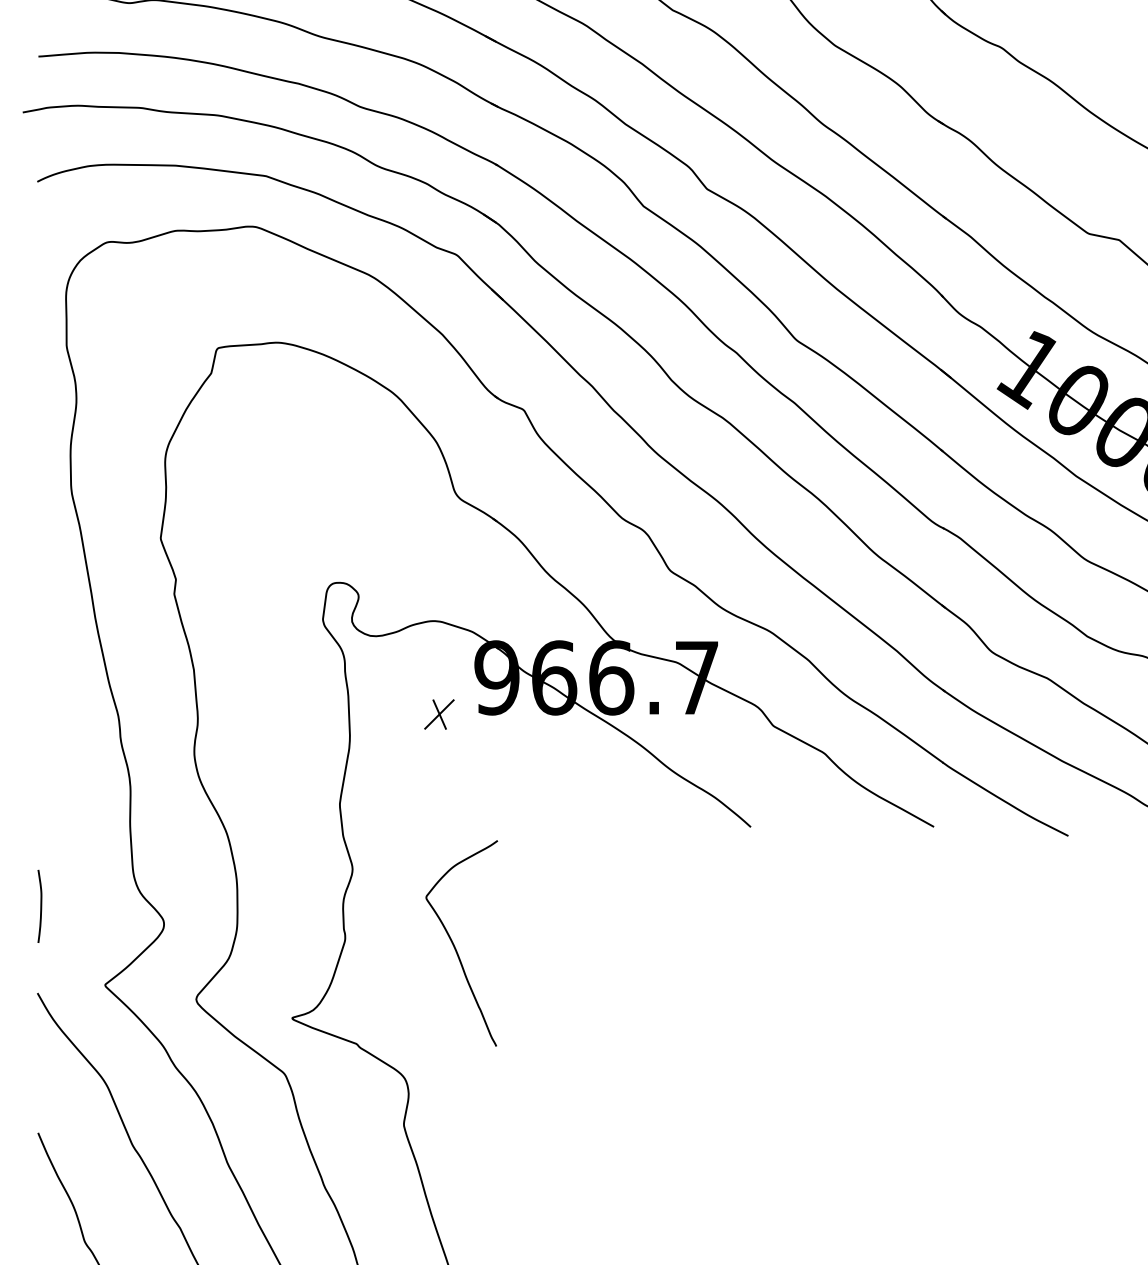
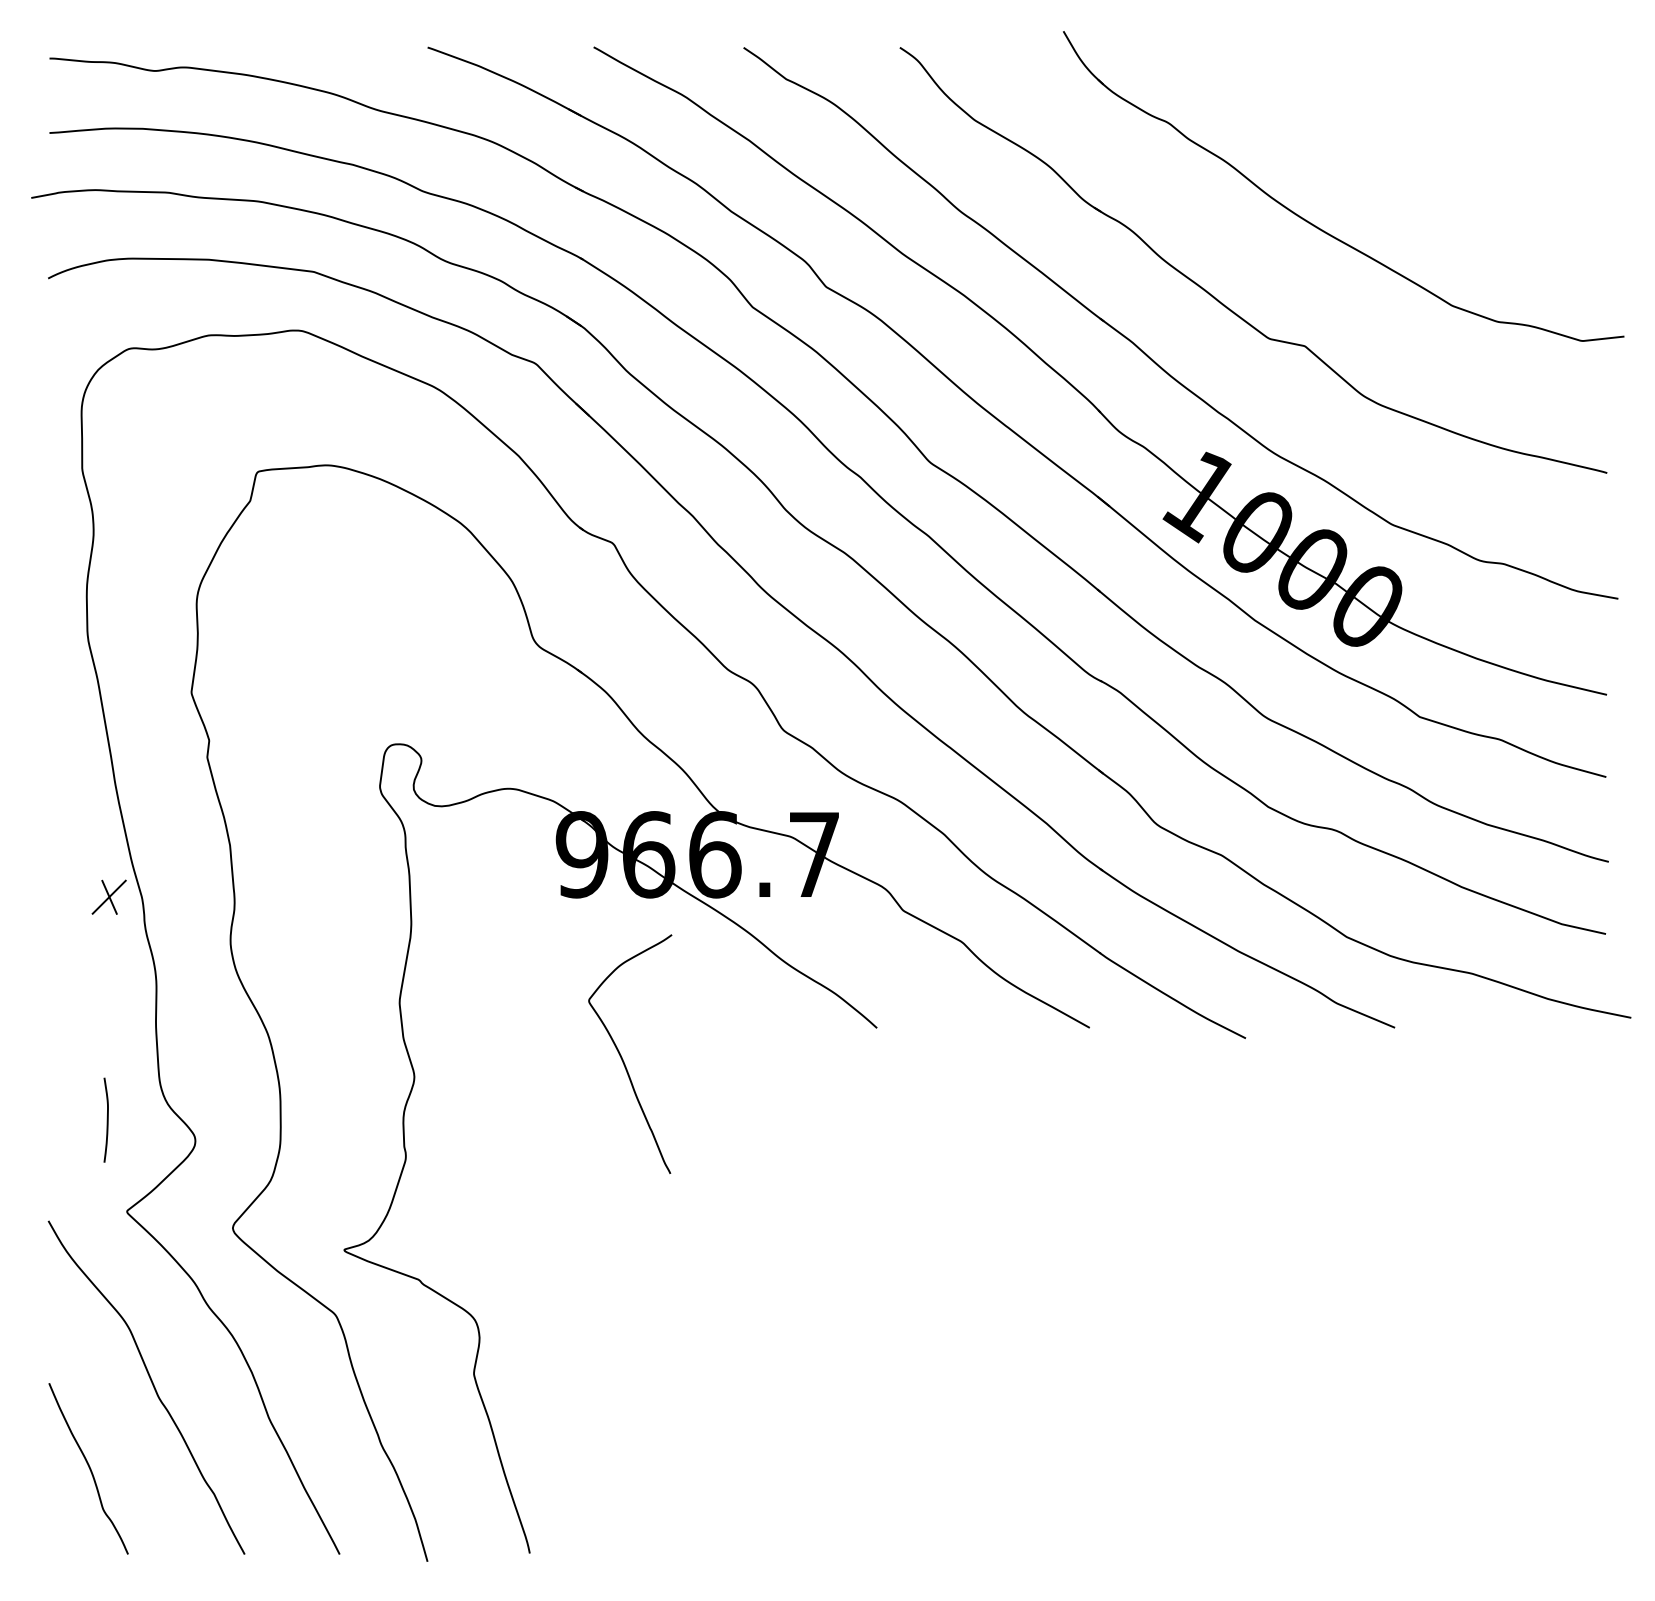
part: (438, 713) -> (108, 896), moved
curve: (40, 905) -> (106, 1119), moved
curve: (455, 946) -> (622, 1057), moved

